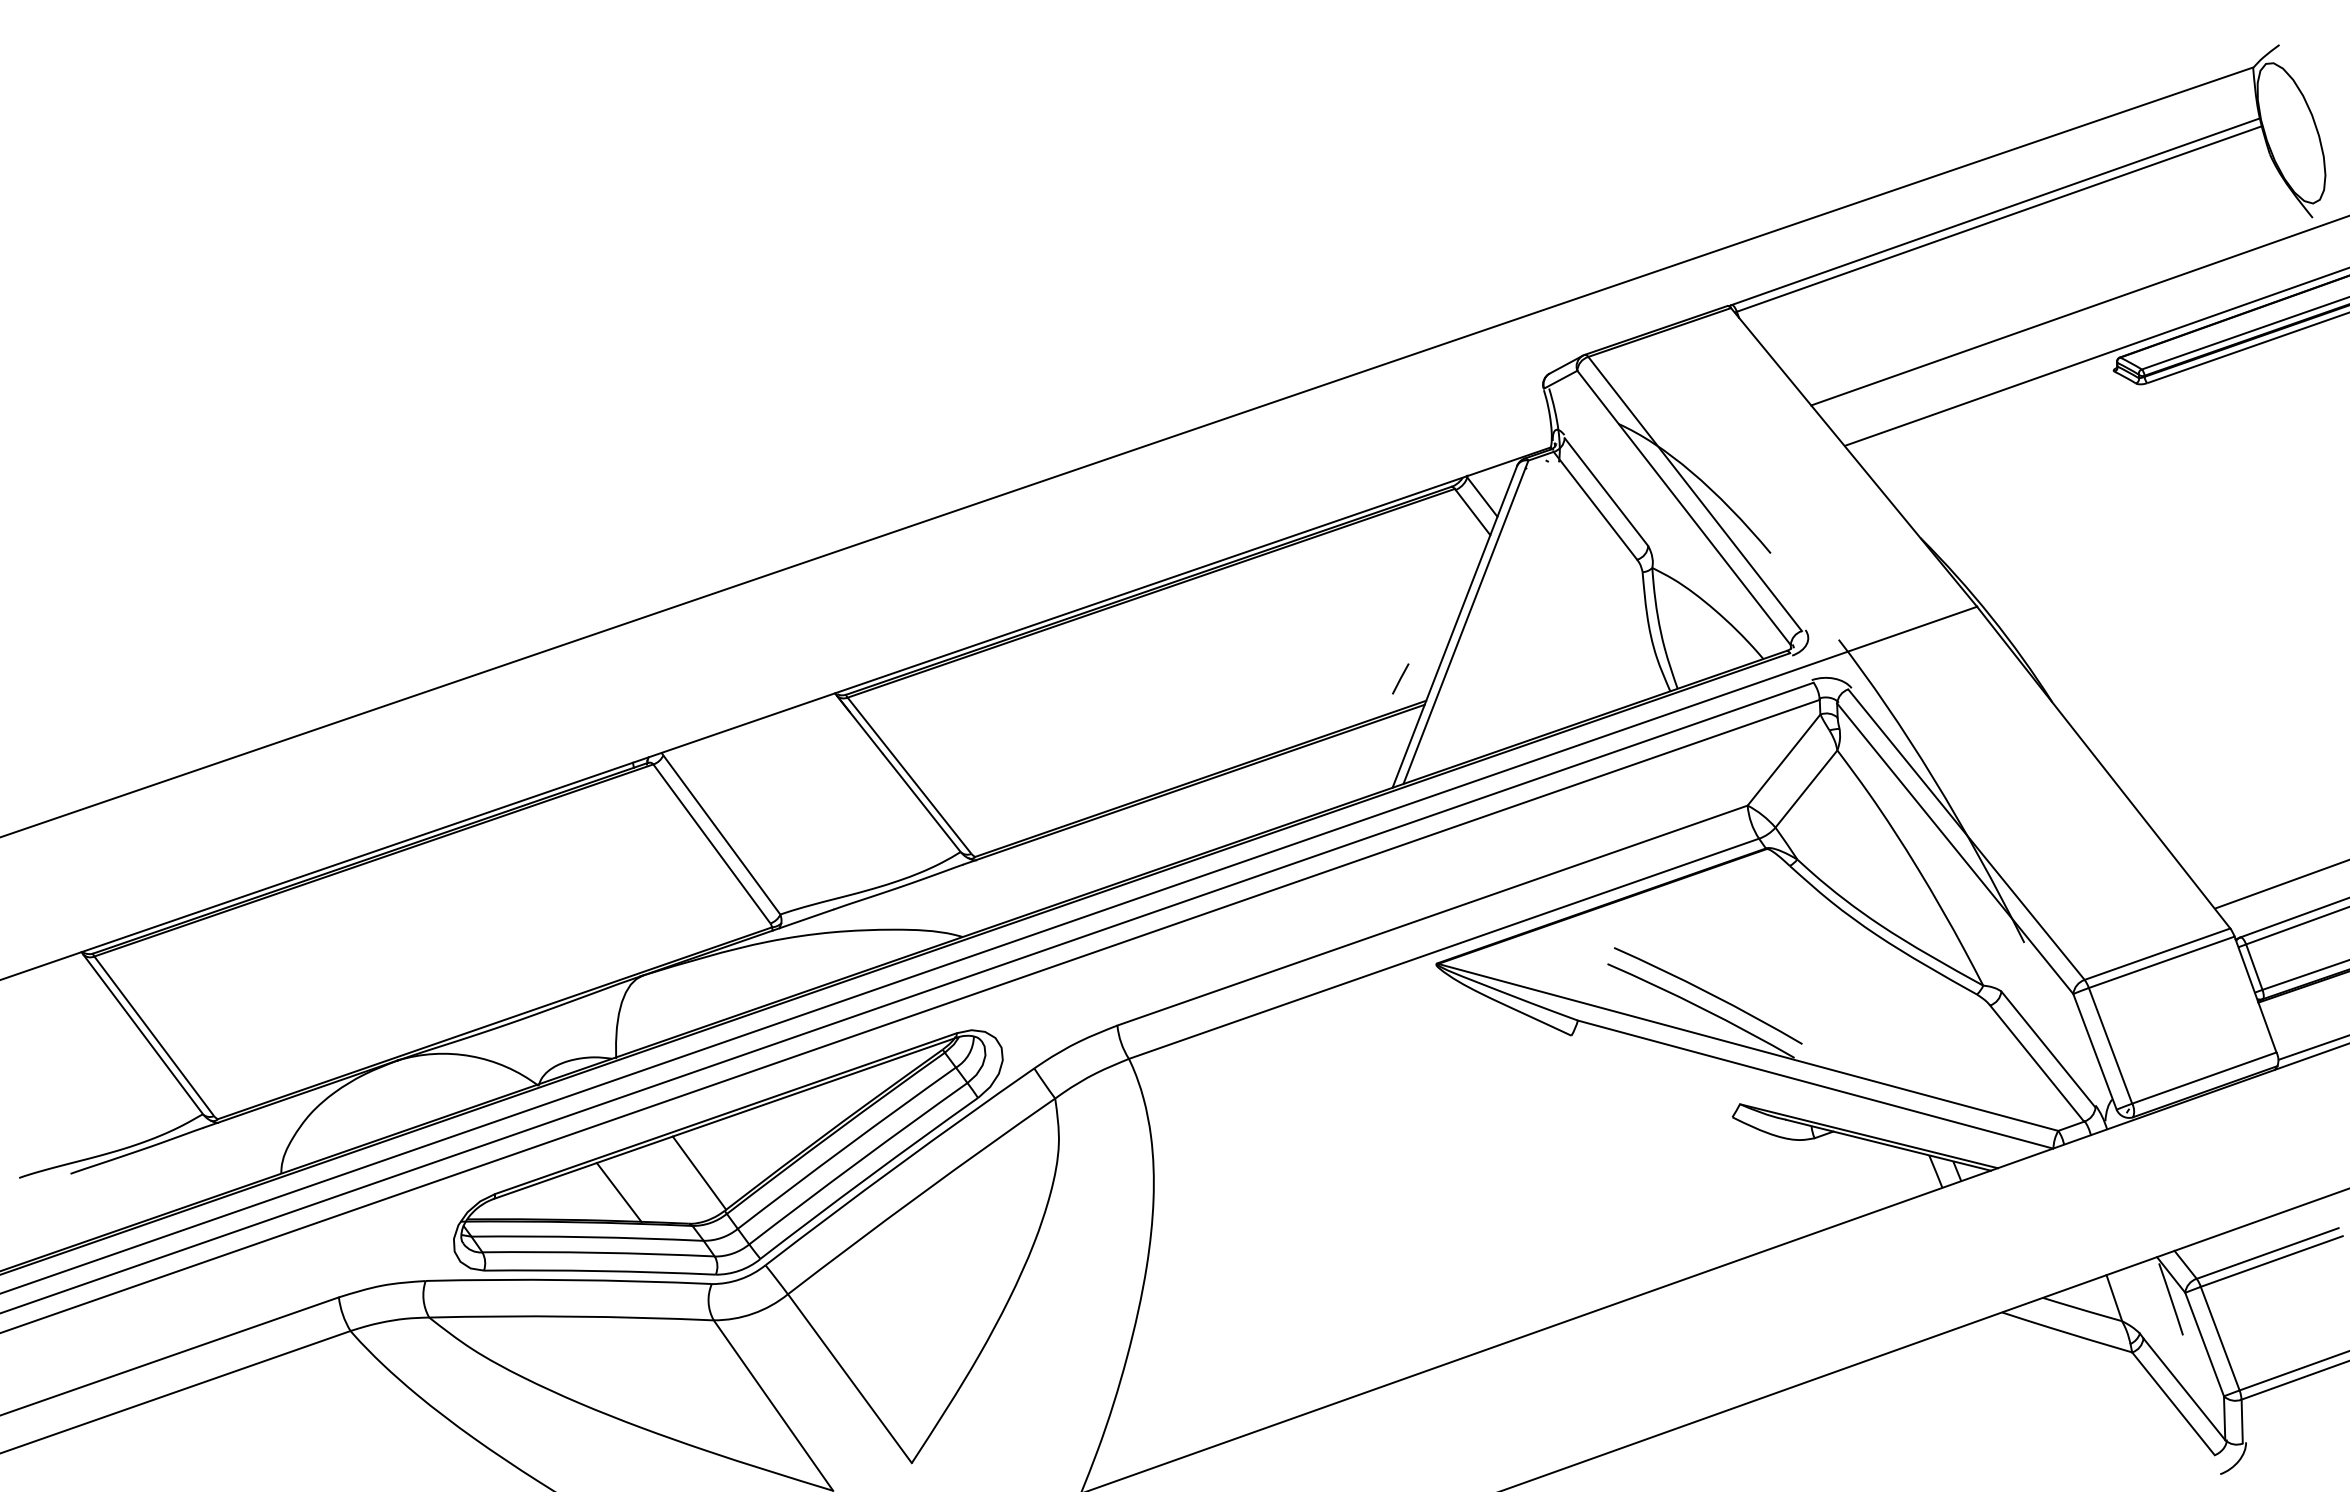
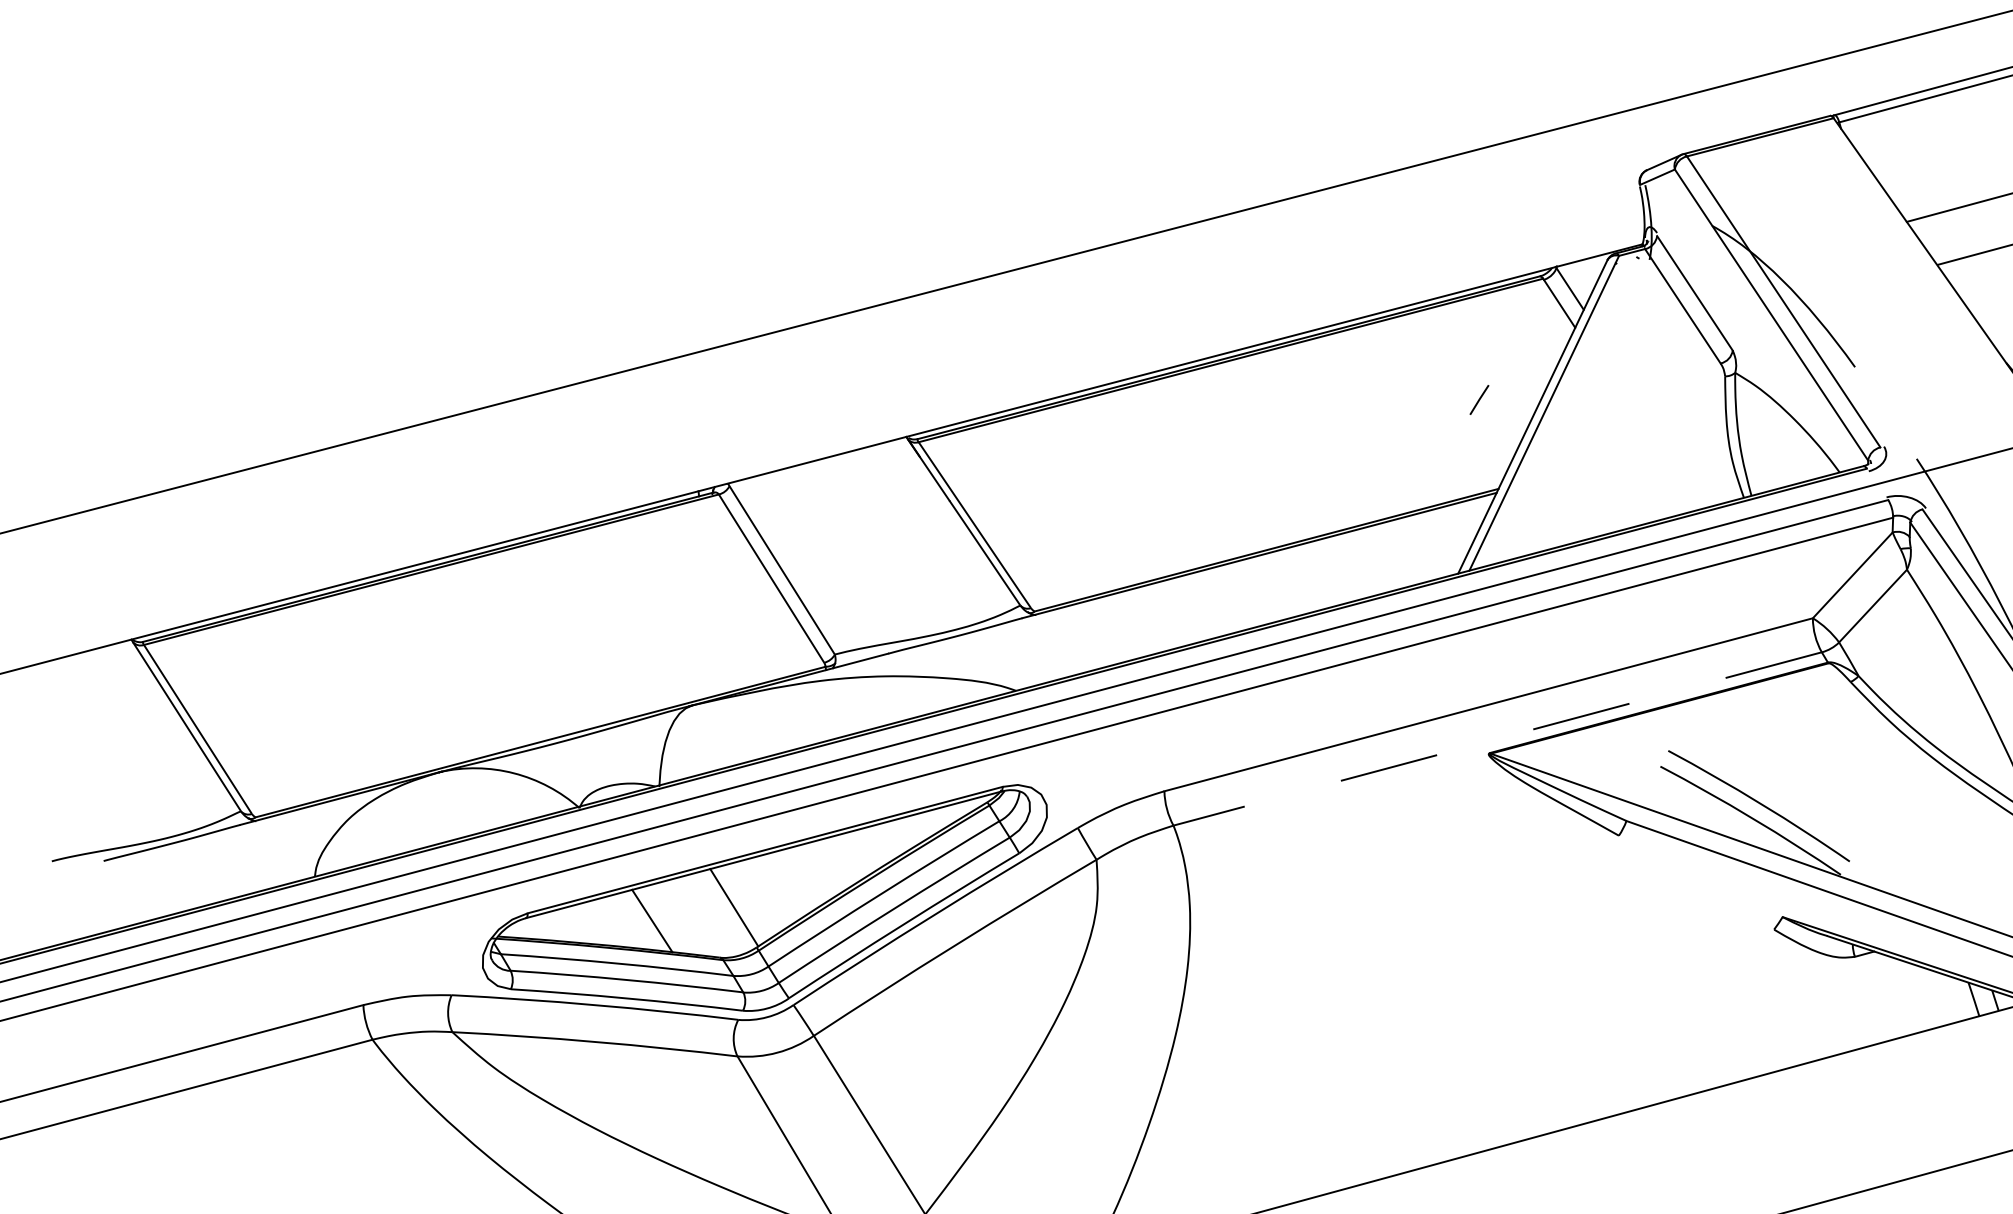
line: (1400, 678) -> (1479, 399), moved
line: (1444, 948) -> (1498, 738), solid -> dashed

